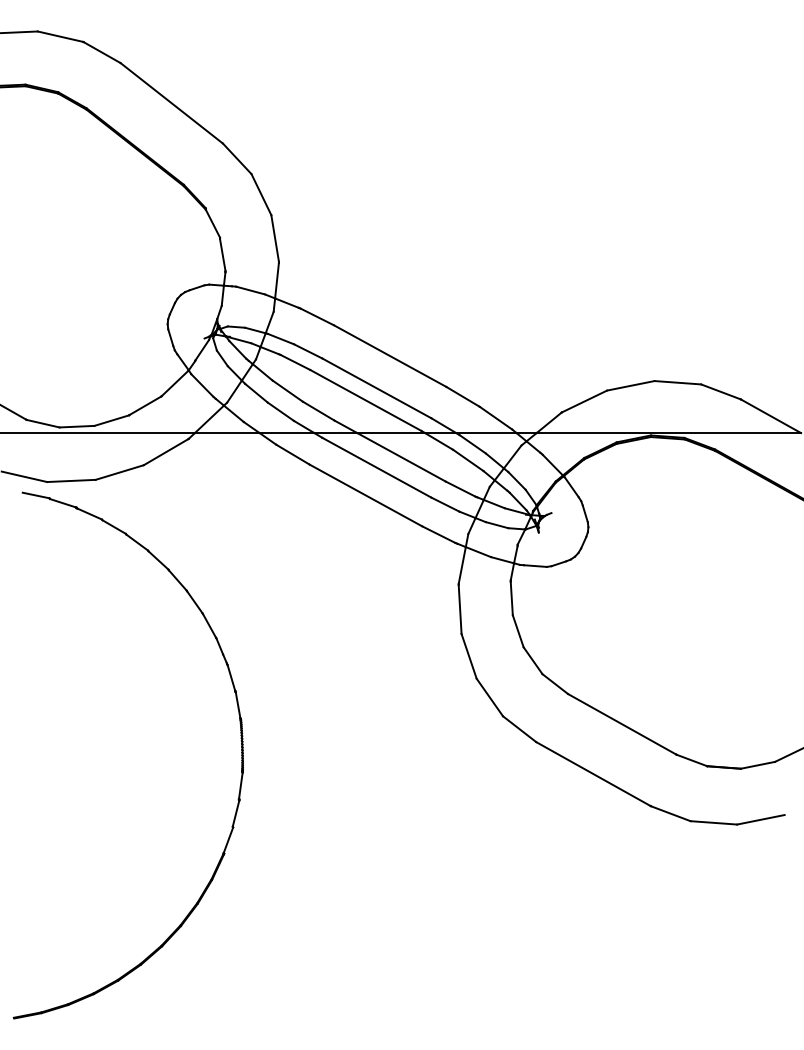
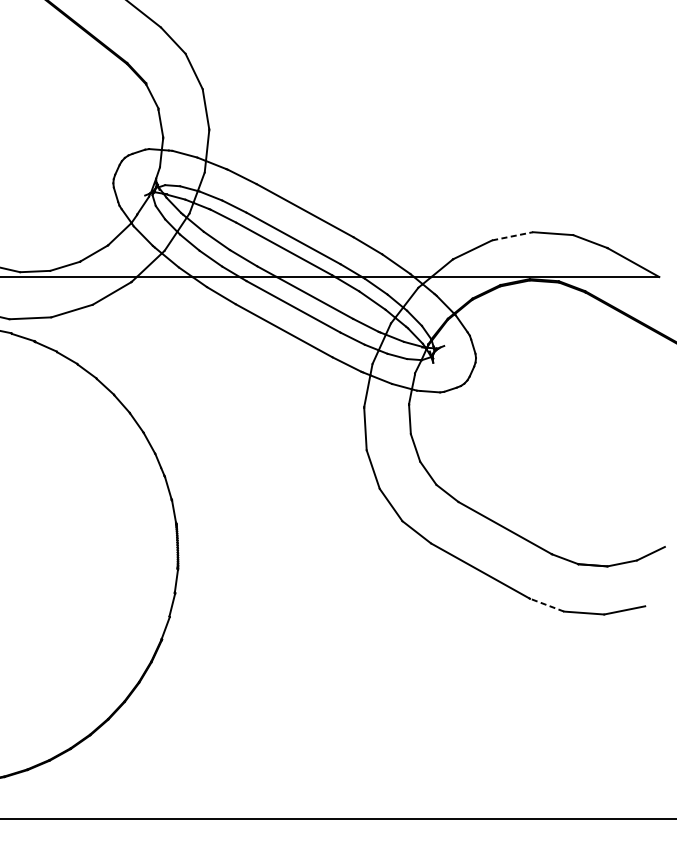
line: (631, 385) -> (513, 236), solid -> dashed
line: (670, 813) -> (546, 604), solid -> dashed

